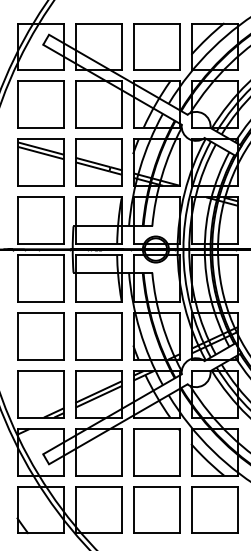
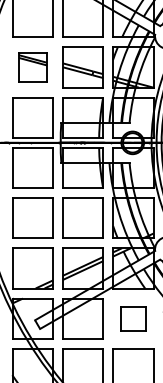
part: (40, 162) -> (32, 67), size x0.7
part: (156, 452) -> (133, 318), size x0.6

